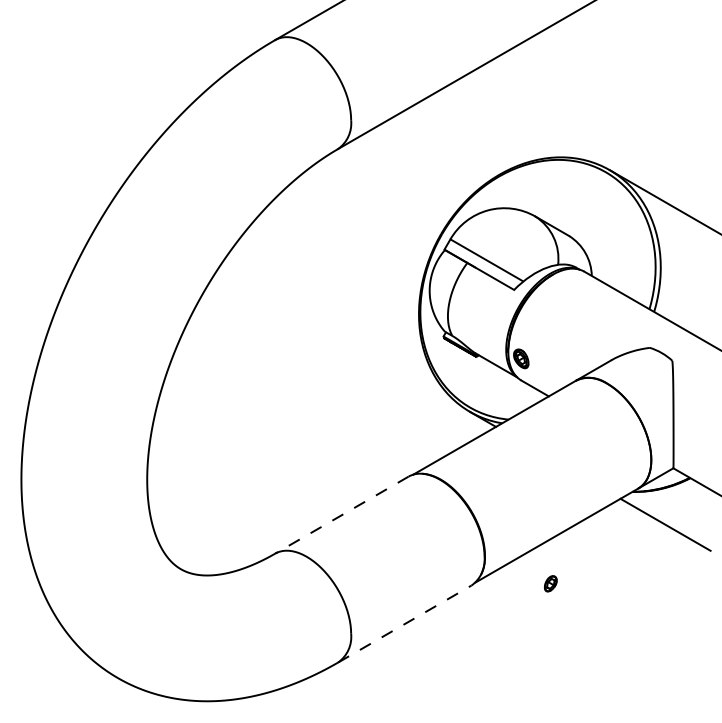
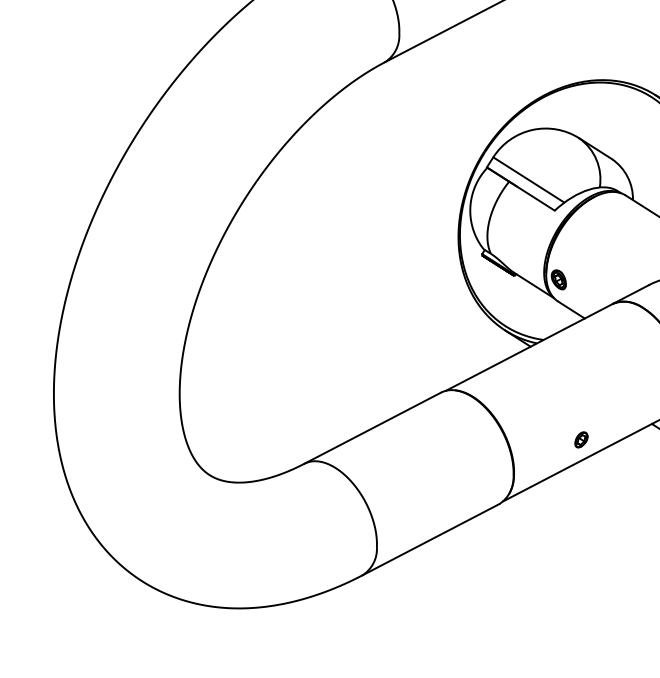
line: (341, 515) -> (372, 428), dashed -> solid
part: (550, 583) -> (581, 439), moved
line: (405, 623) -> (431, 539), dashed -> solid

